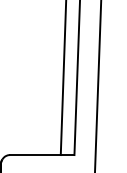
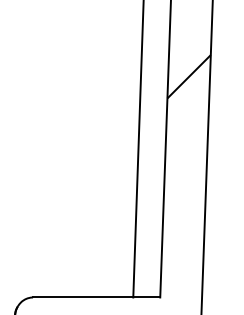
hatch: (89, 43) -> (189, 77), added

